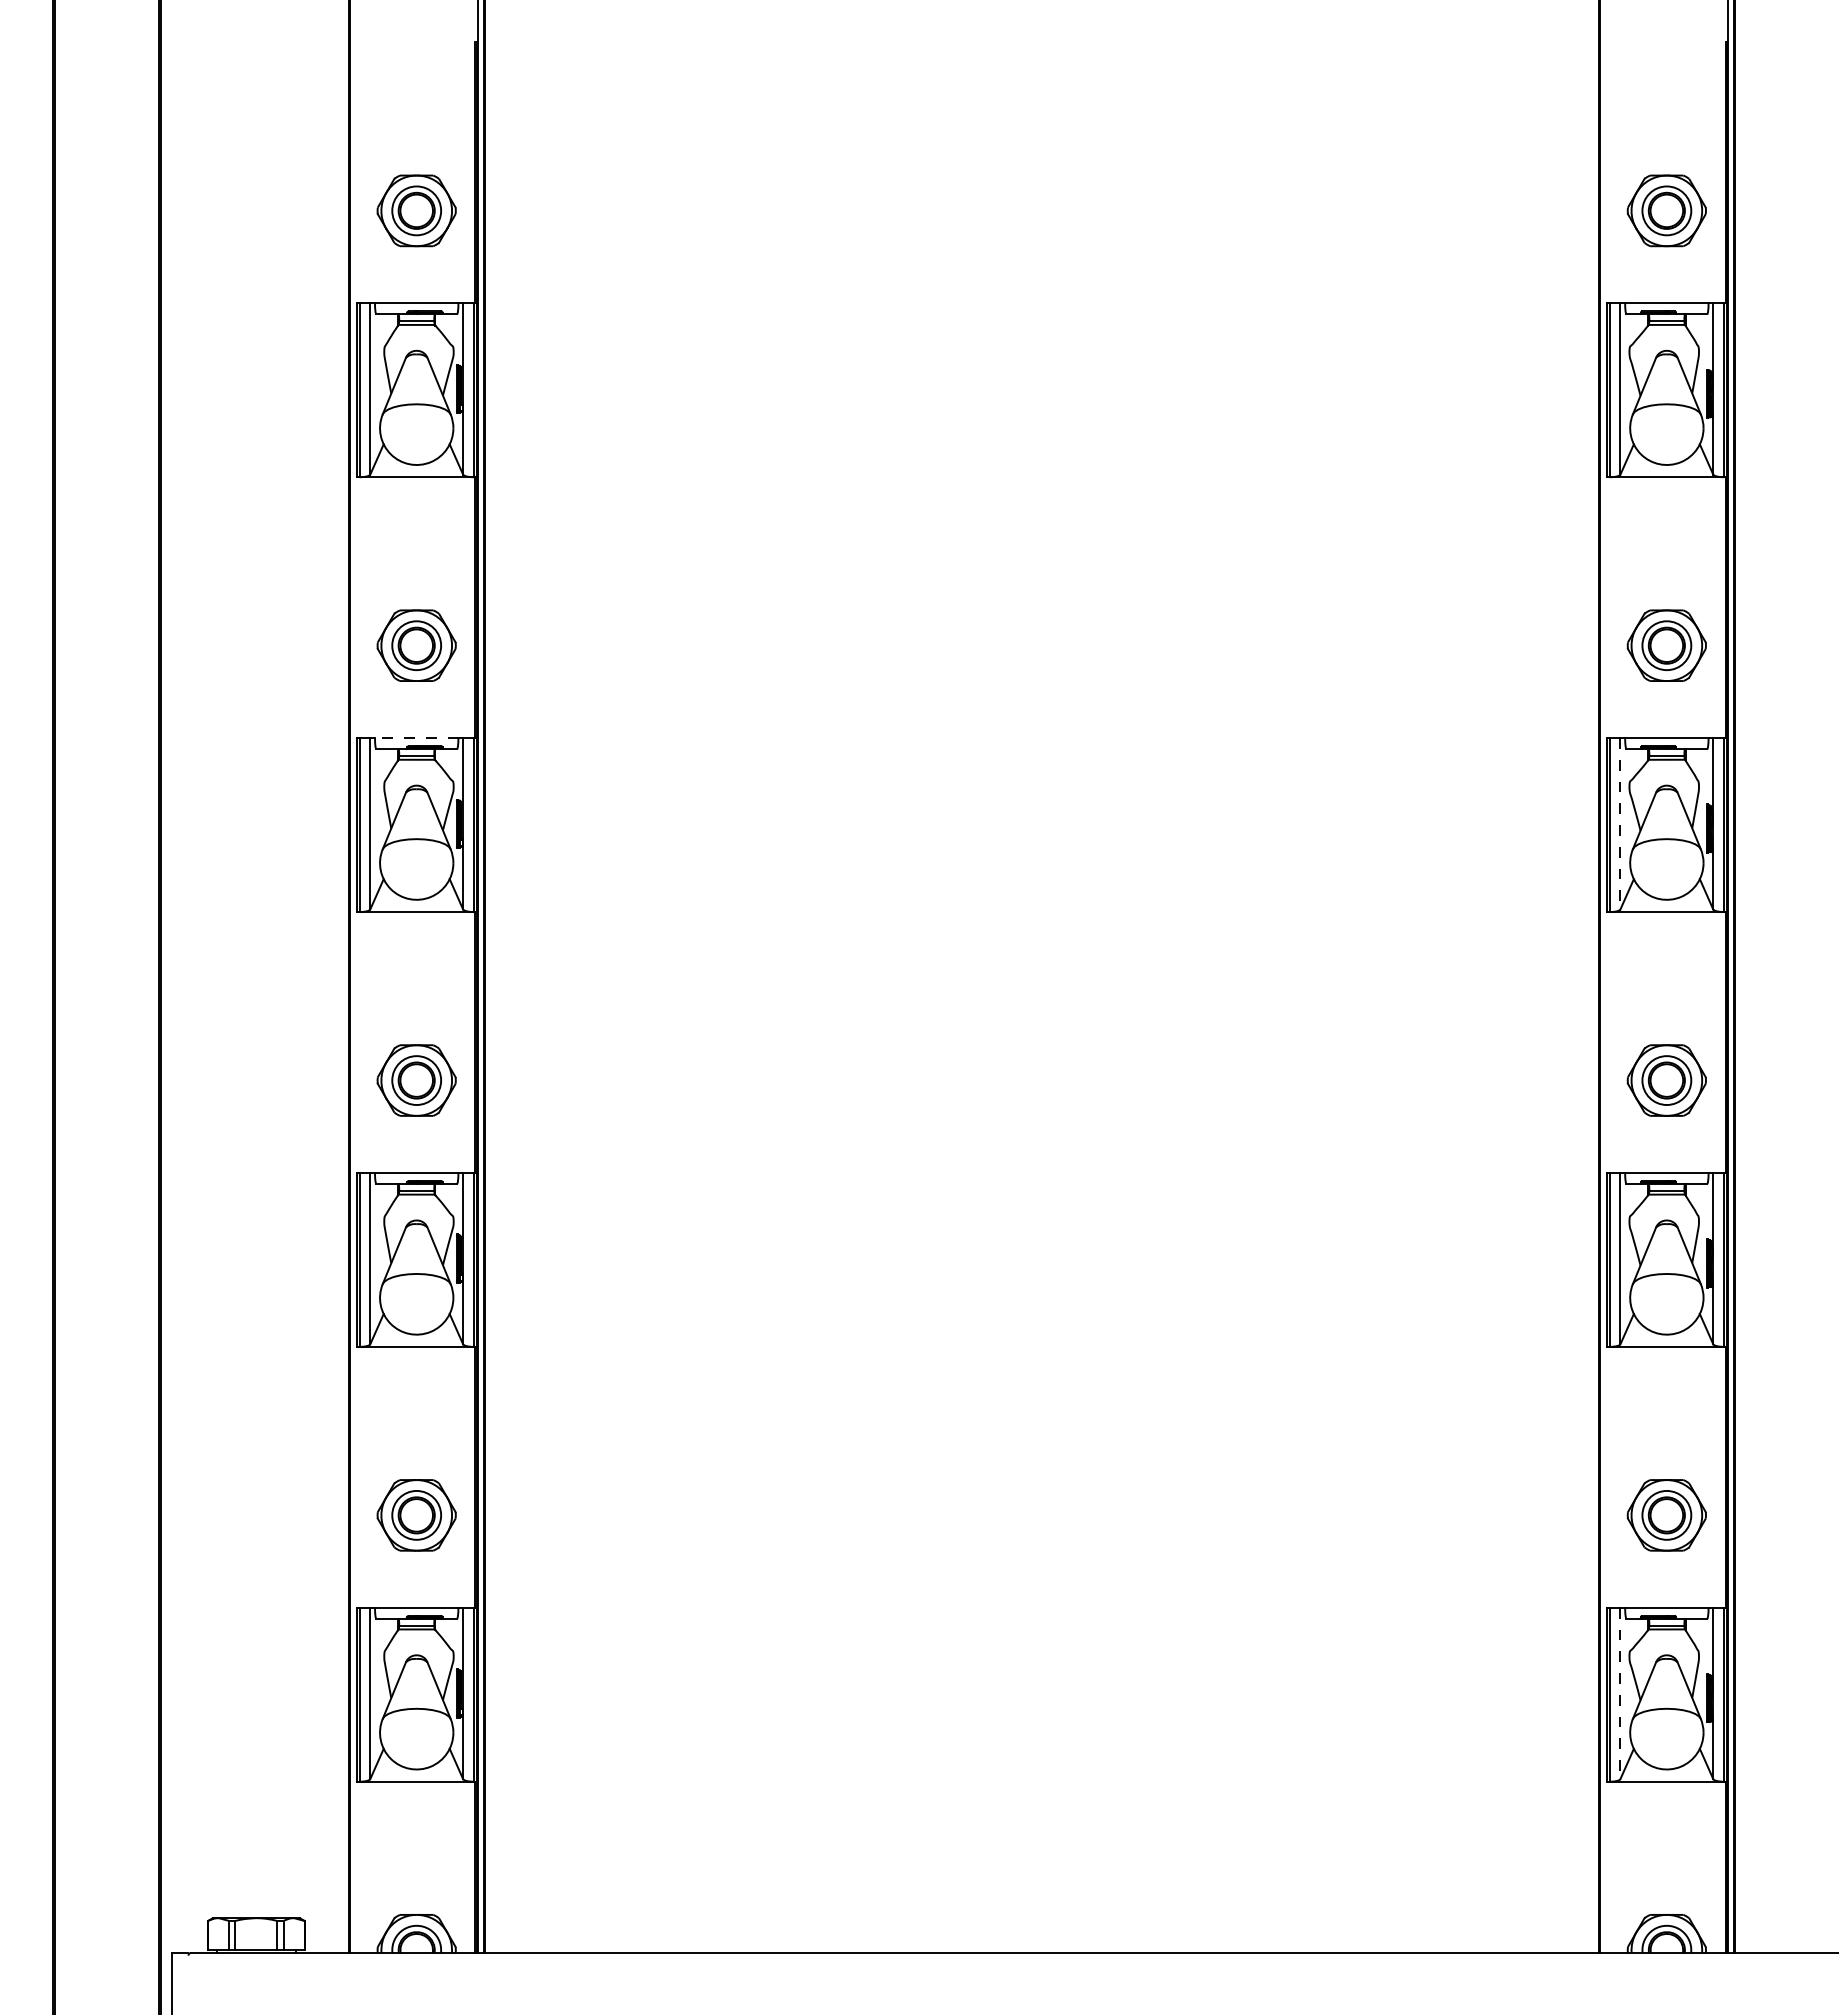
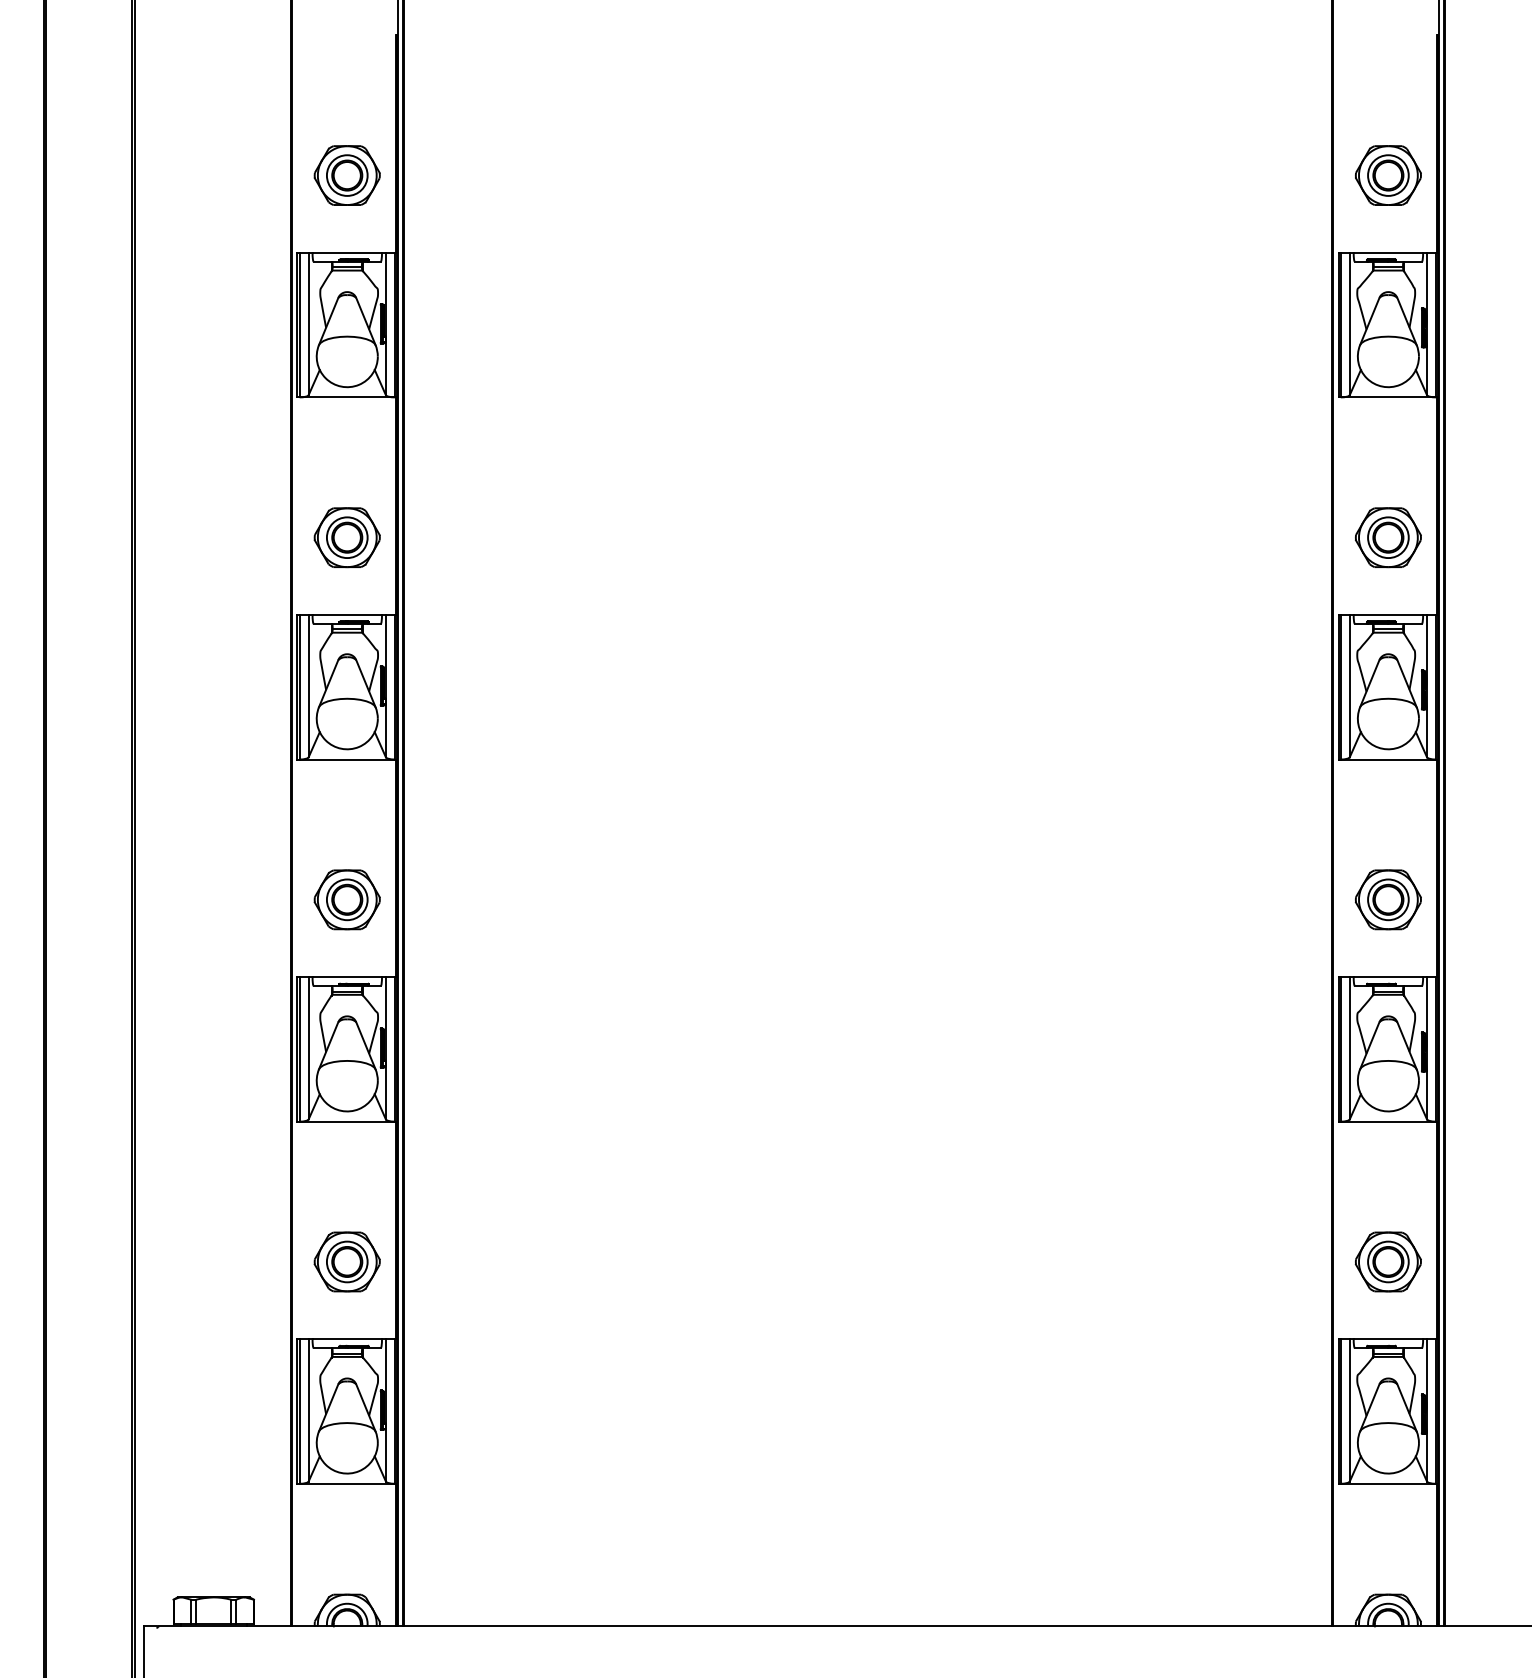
line: (416, 738) -> (347, 614), dashed -> solid
line: (1620, 823) -> (1349, 685), dashed -> solid
line: (1620, 1693) -> (1349, 1410), dashed -> solid

